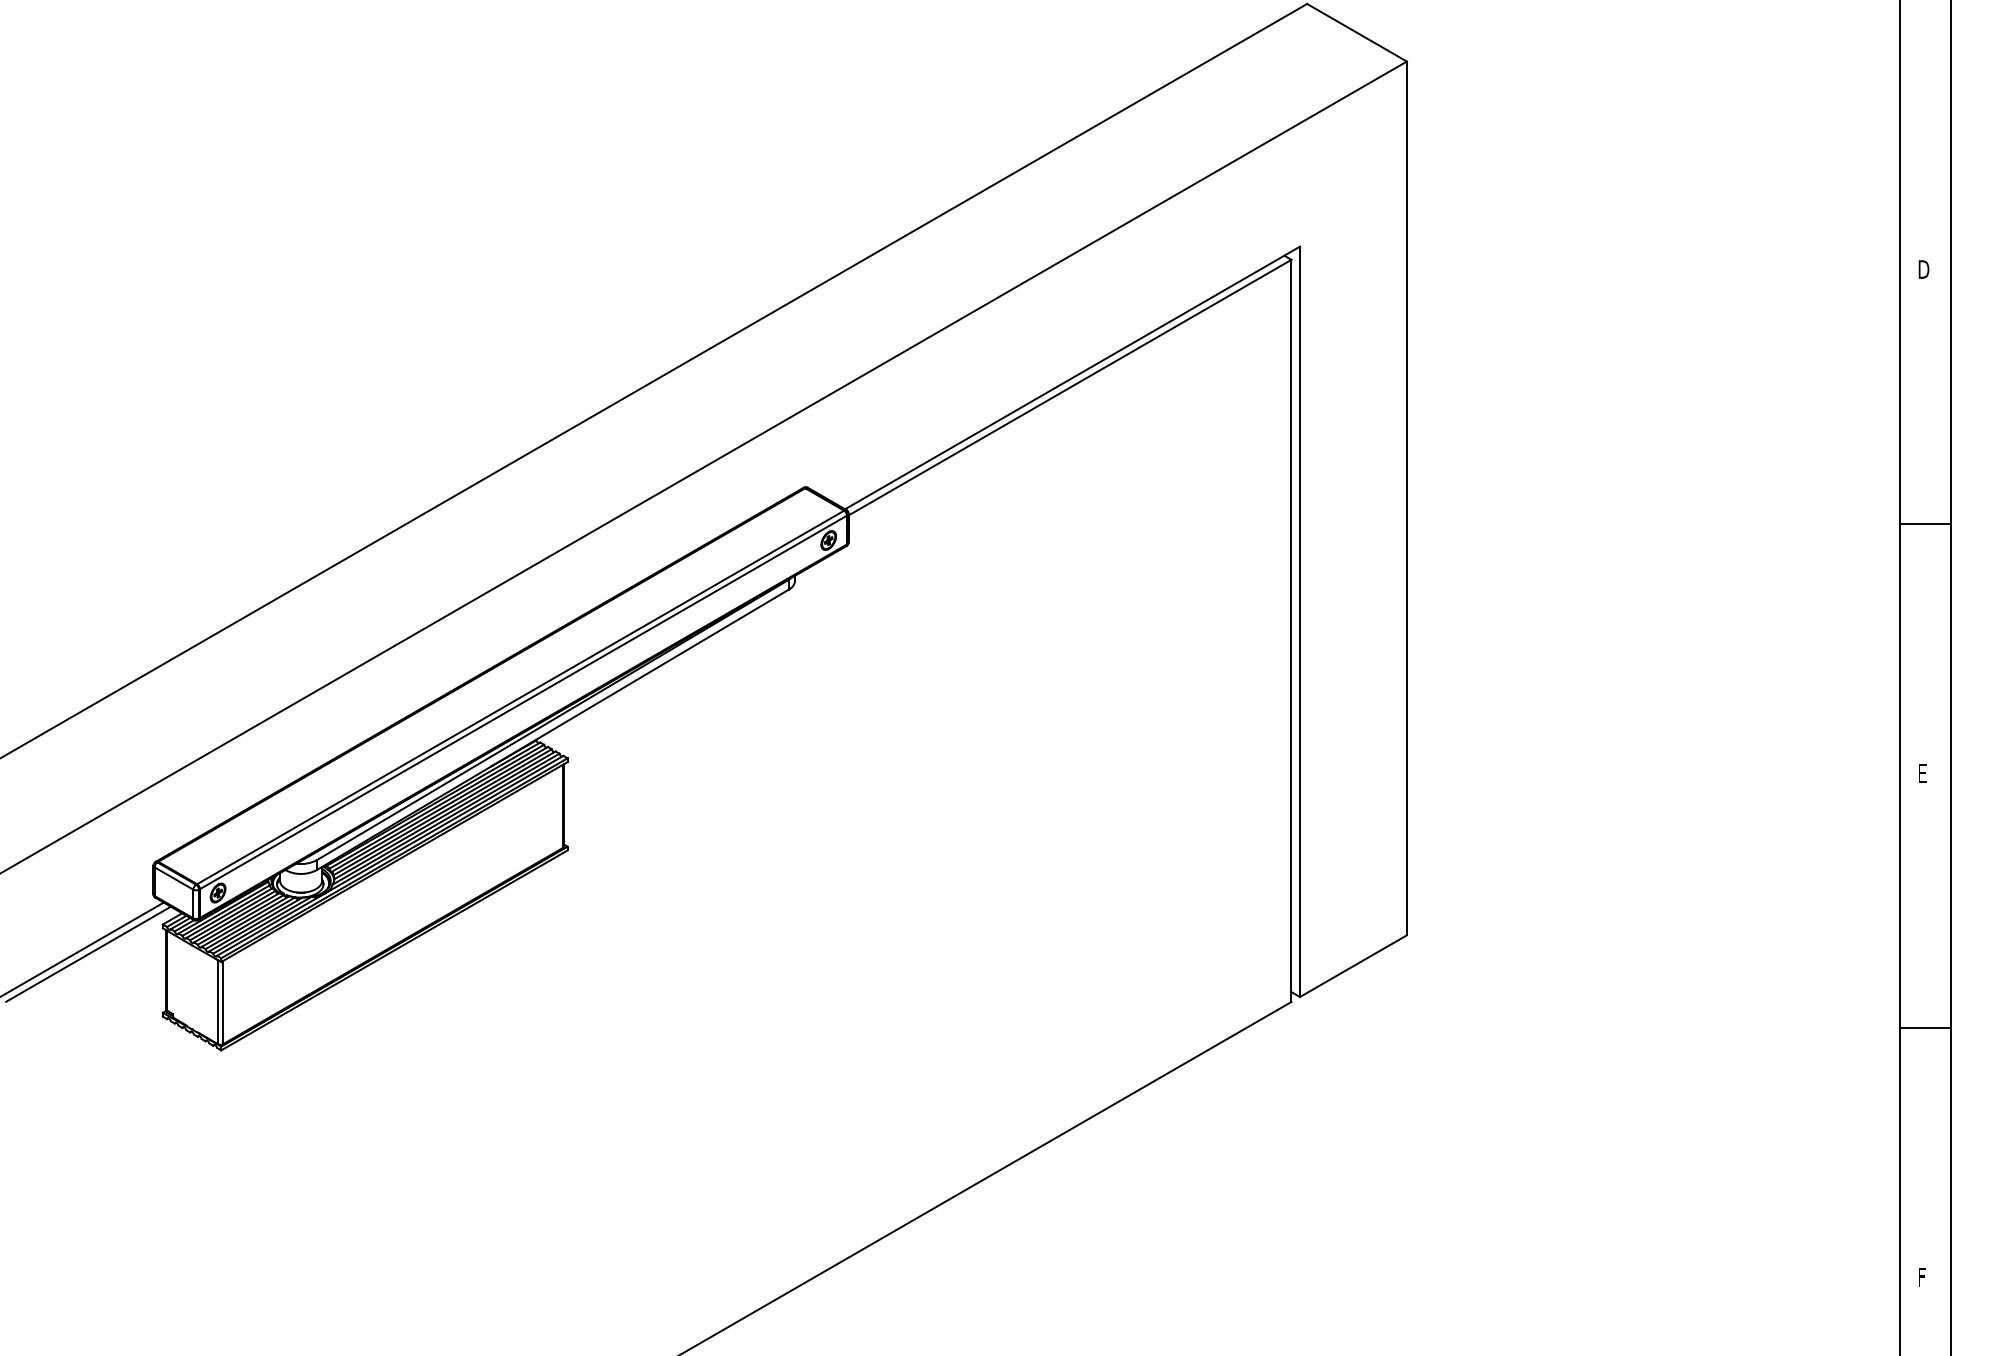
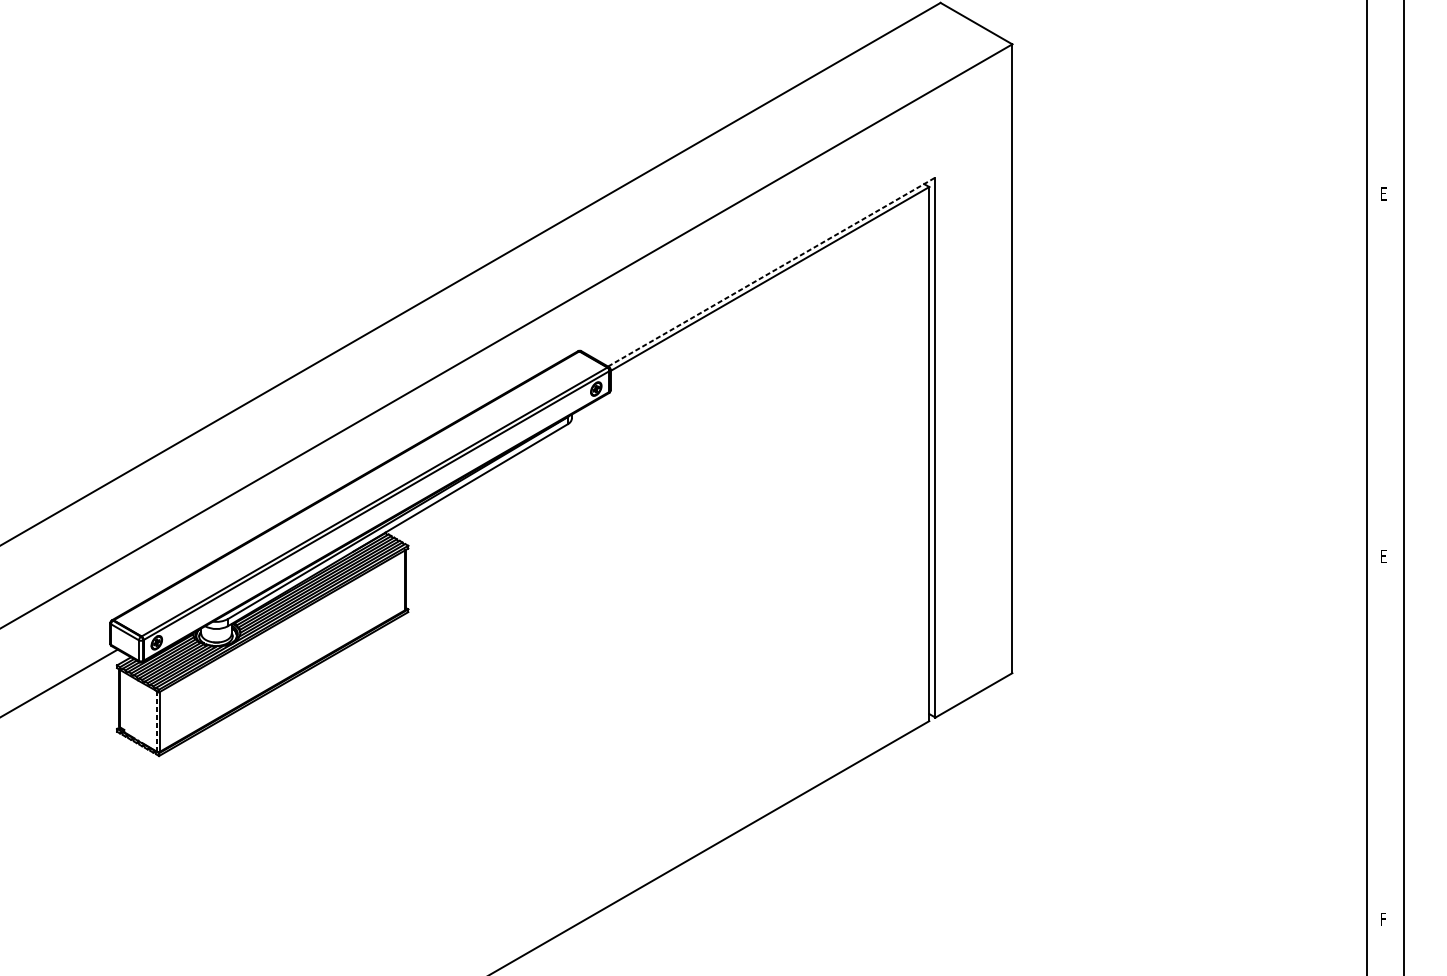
text: (1923, 269) -> (1384, 194), D -> E
line: (1072, 377) -> (771, 271), solid -> dashed
line: (1925, 523) -> (1385, 376), removed
line: (88, 953) -> (63, 686), removed
line: (217, 1001) -> (156, 720), solid -> dashed
line: (1925, 1027) -> (1385, 739), removed

